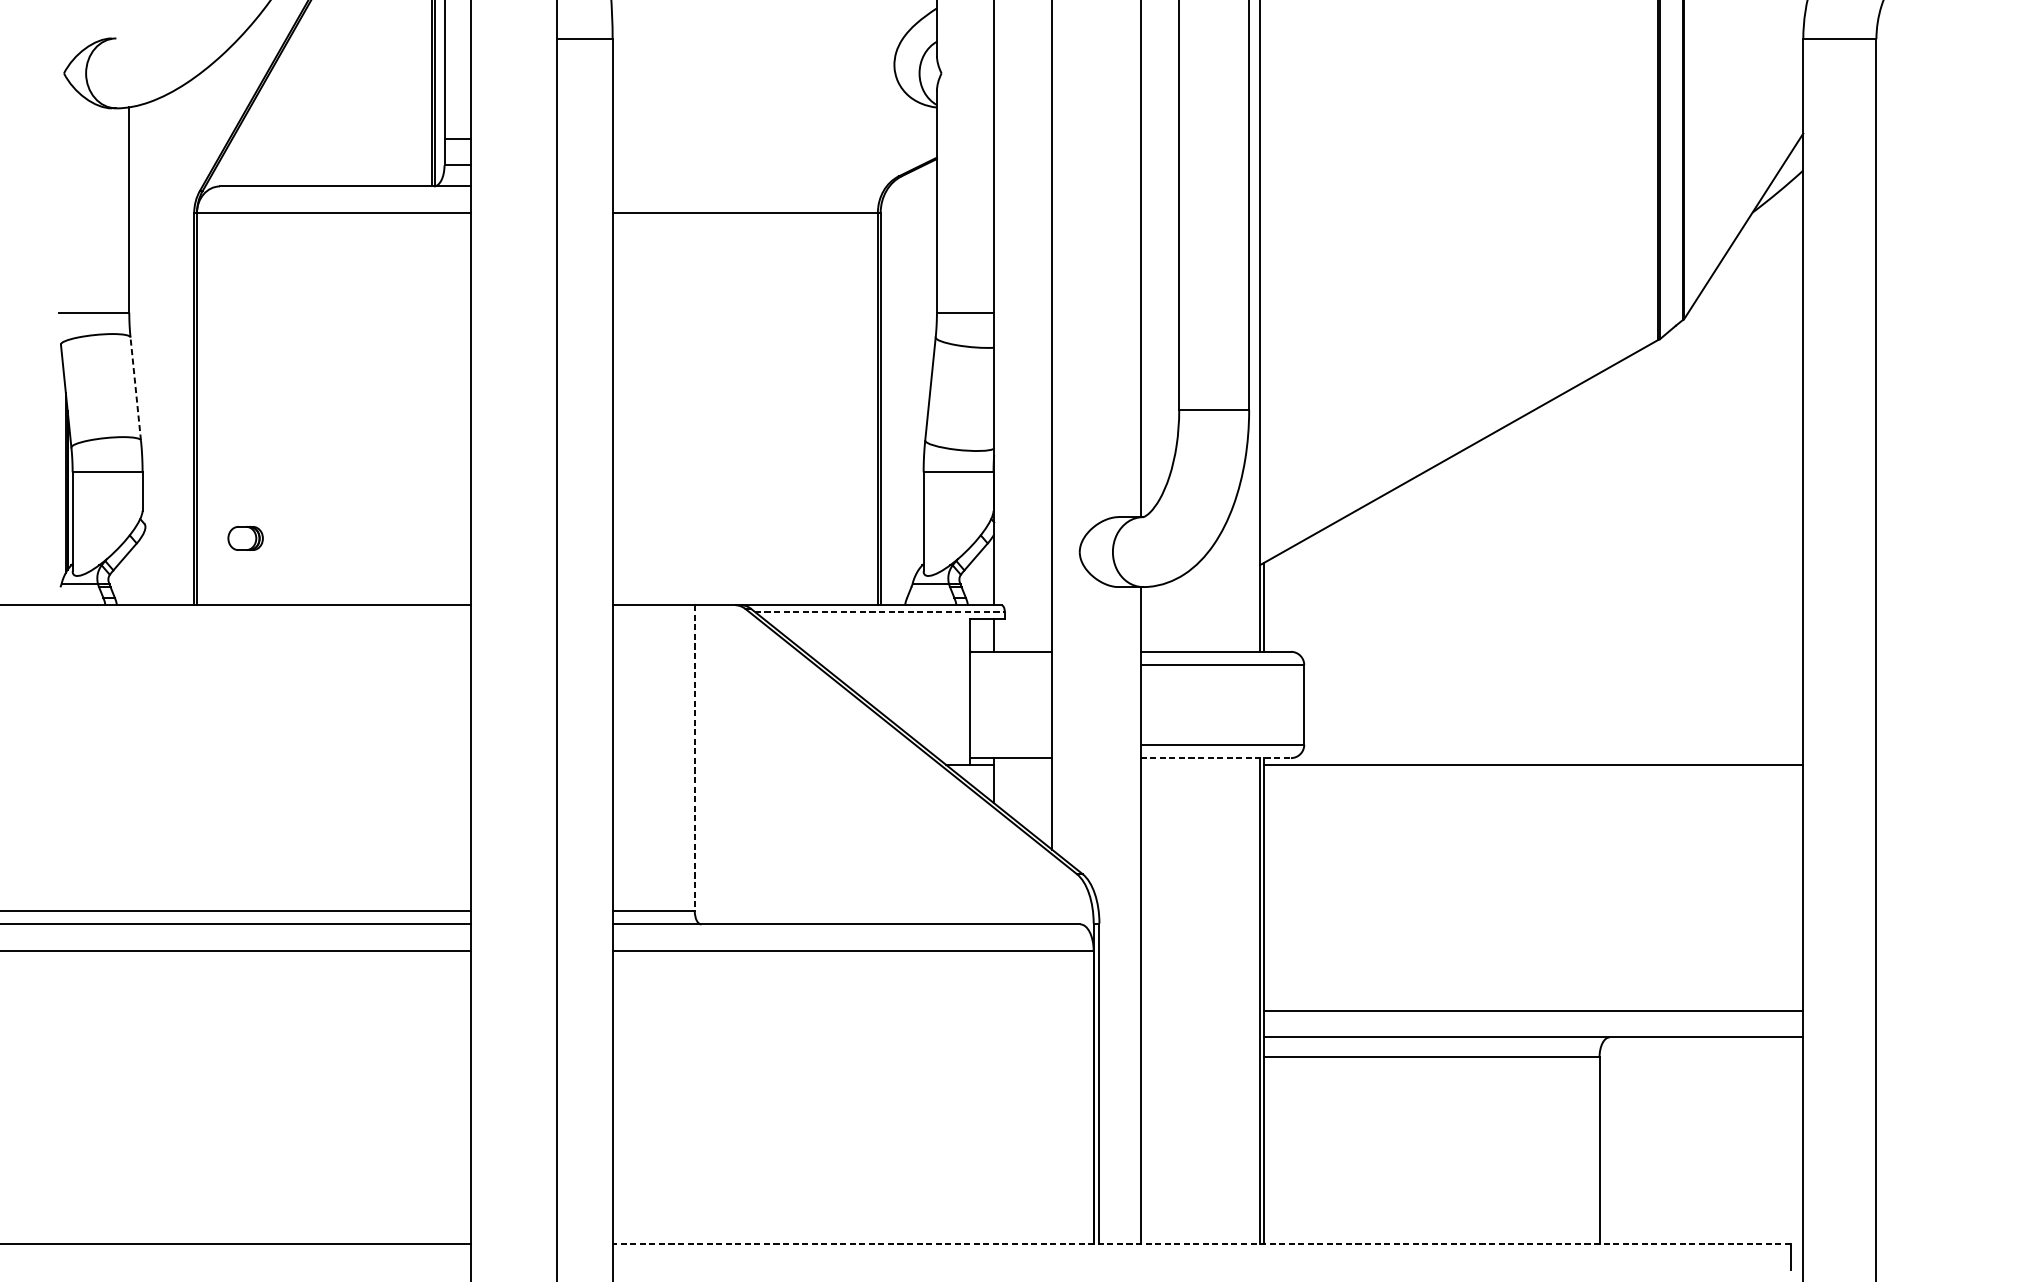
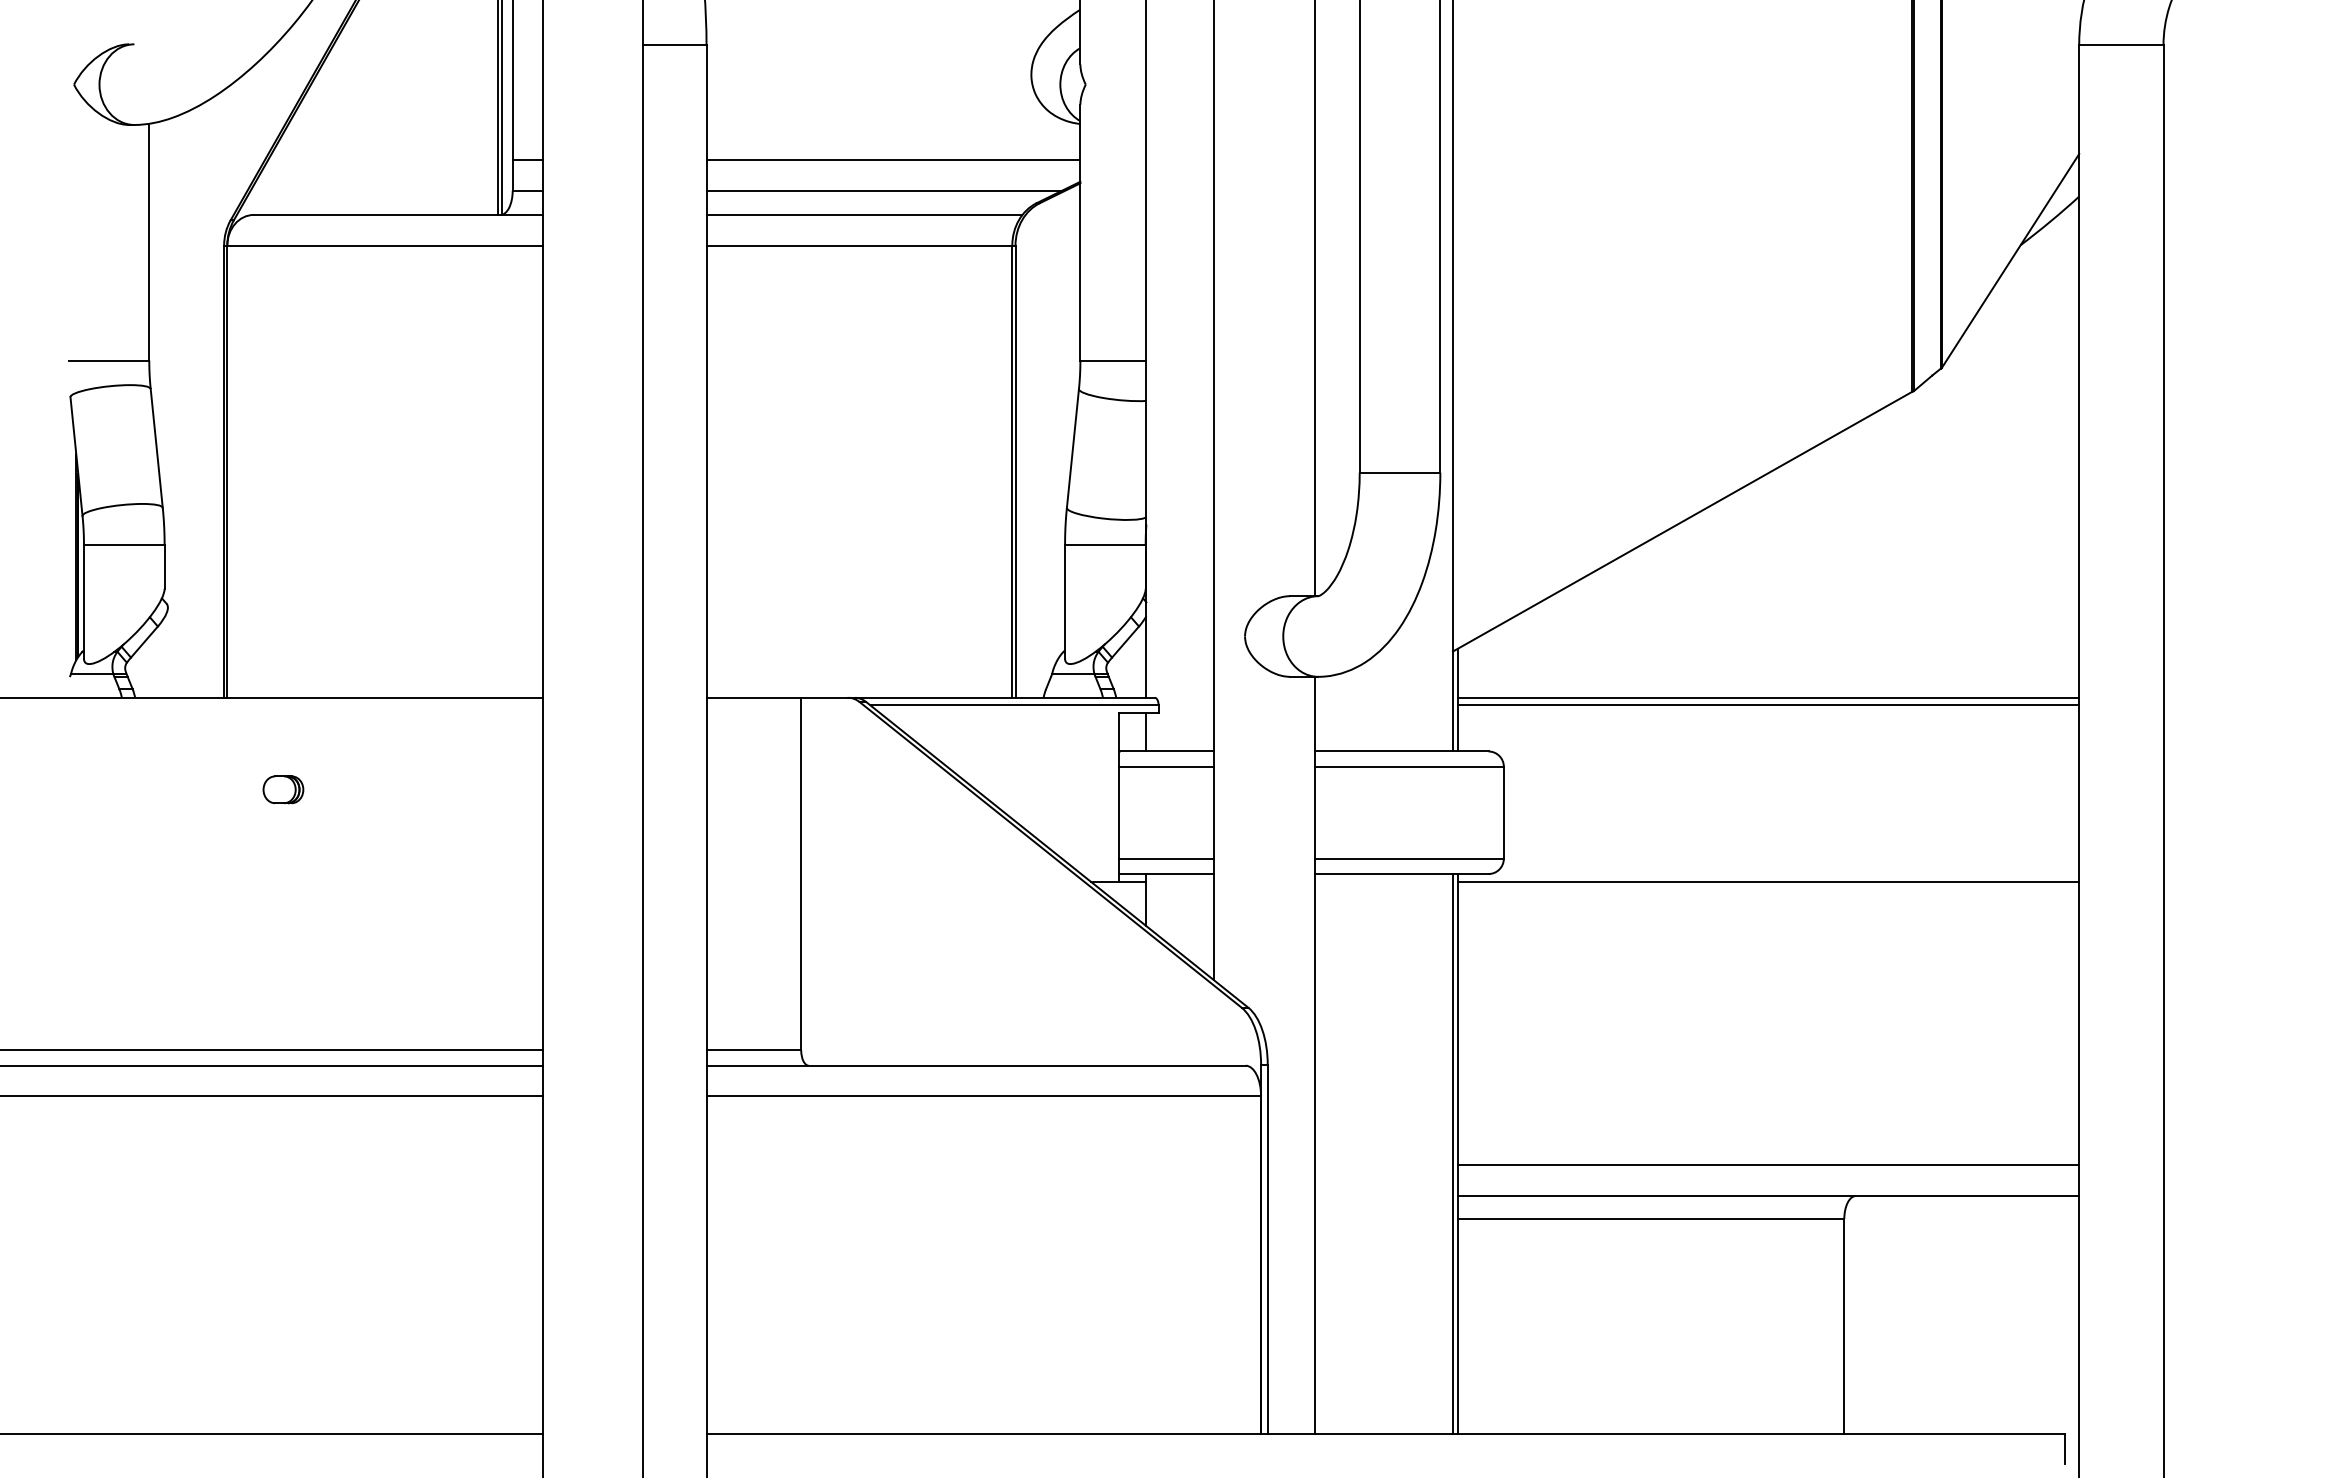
line: (774, 139) -> (893, 160), added
line: (767, 165) -> (884, 190), added
line: (749, 186) -> (864, 214), added
line: (135, 389) -> (156, 448), dashed -> solid
part: (245, 538) -> (283, 789), moved
line: (1533, 605) -> (1768, 697), added
line: (880, 611) -> (1015, 705), dashed -> solid
line: (1533, 611) -> (1768, 705), added
line: (1010, 664) -> (1165, 766), added
line: (1010, 744) -> (1165, 858), added
line: (695, 758) -> (801, 874), dashed -> solid
line: (1215, 758) -> (1401, 874), dashed -> solid
line: (1201, 1243) -> (1385, 1433), dashed -> solid

